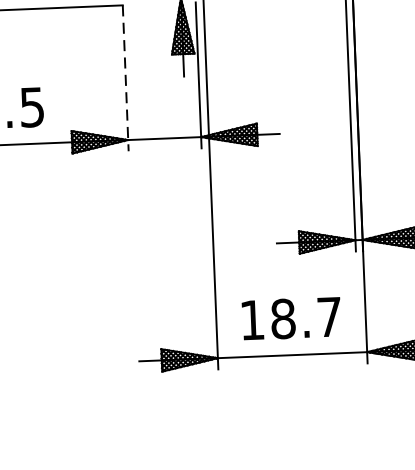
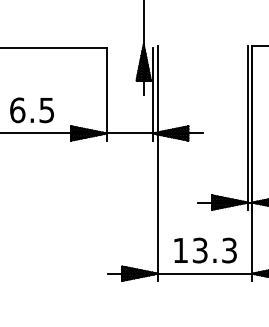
line: (125, 78) -> (106, 94), dashed -> solid
text: (305, 317) -> (214, 250), 18.7 -> 13.3

